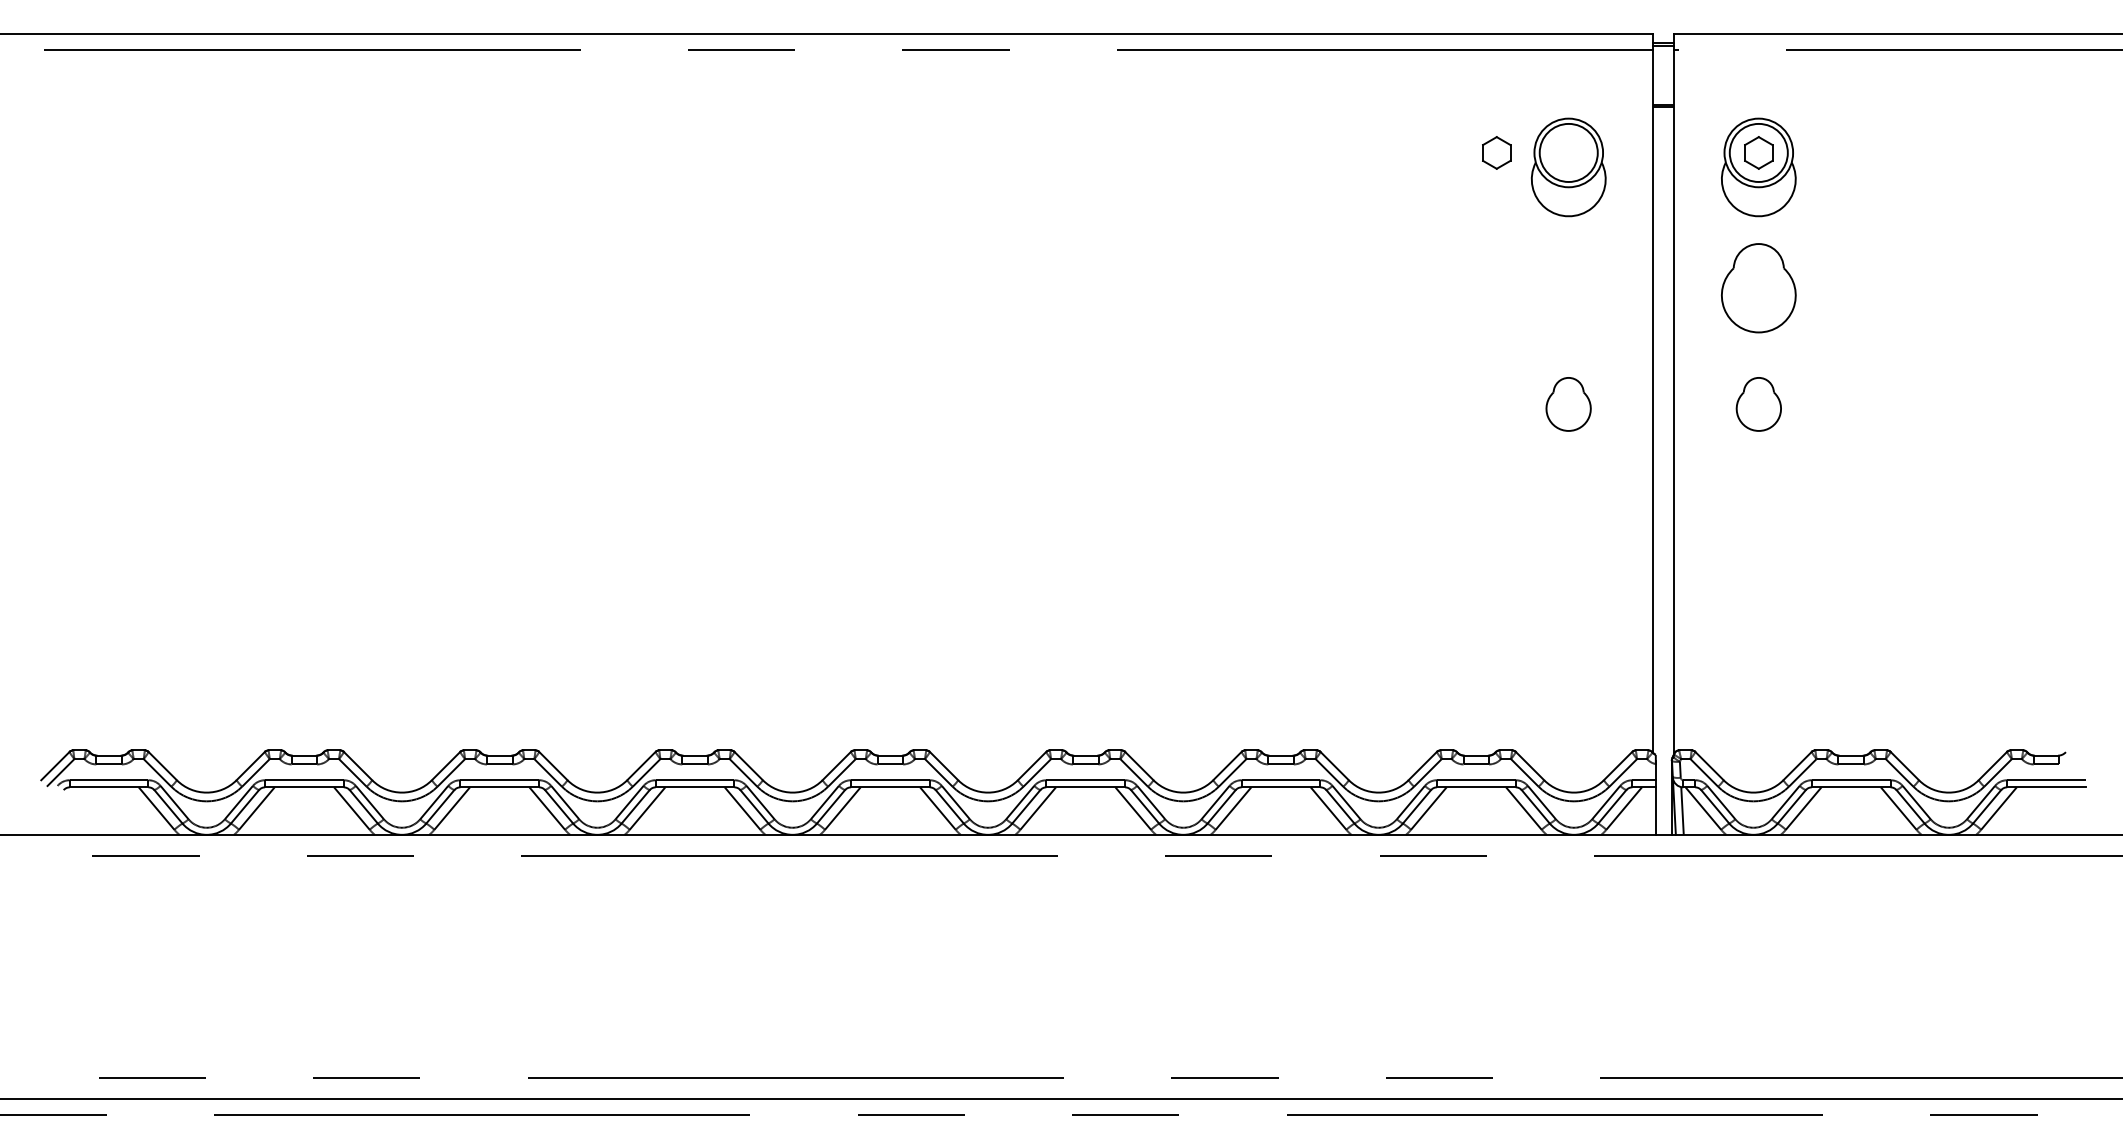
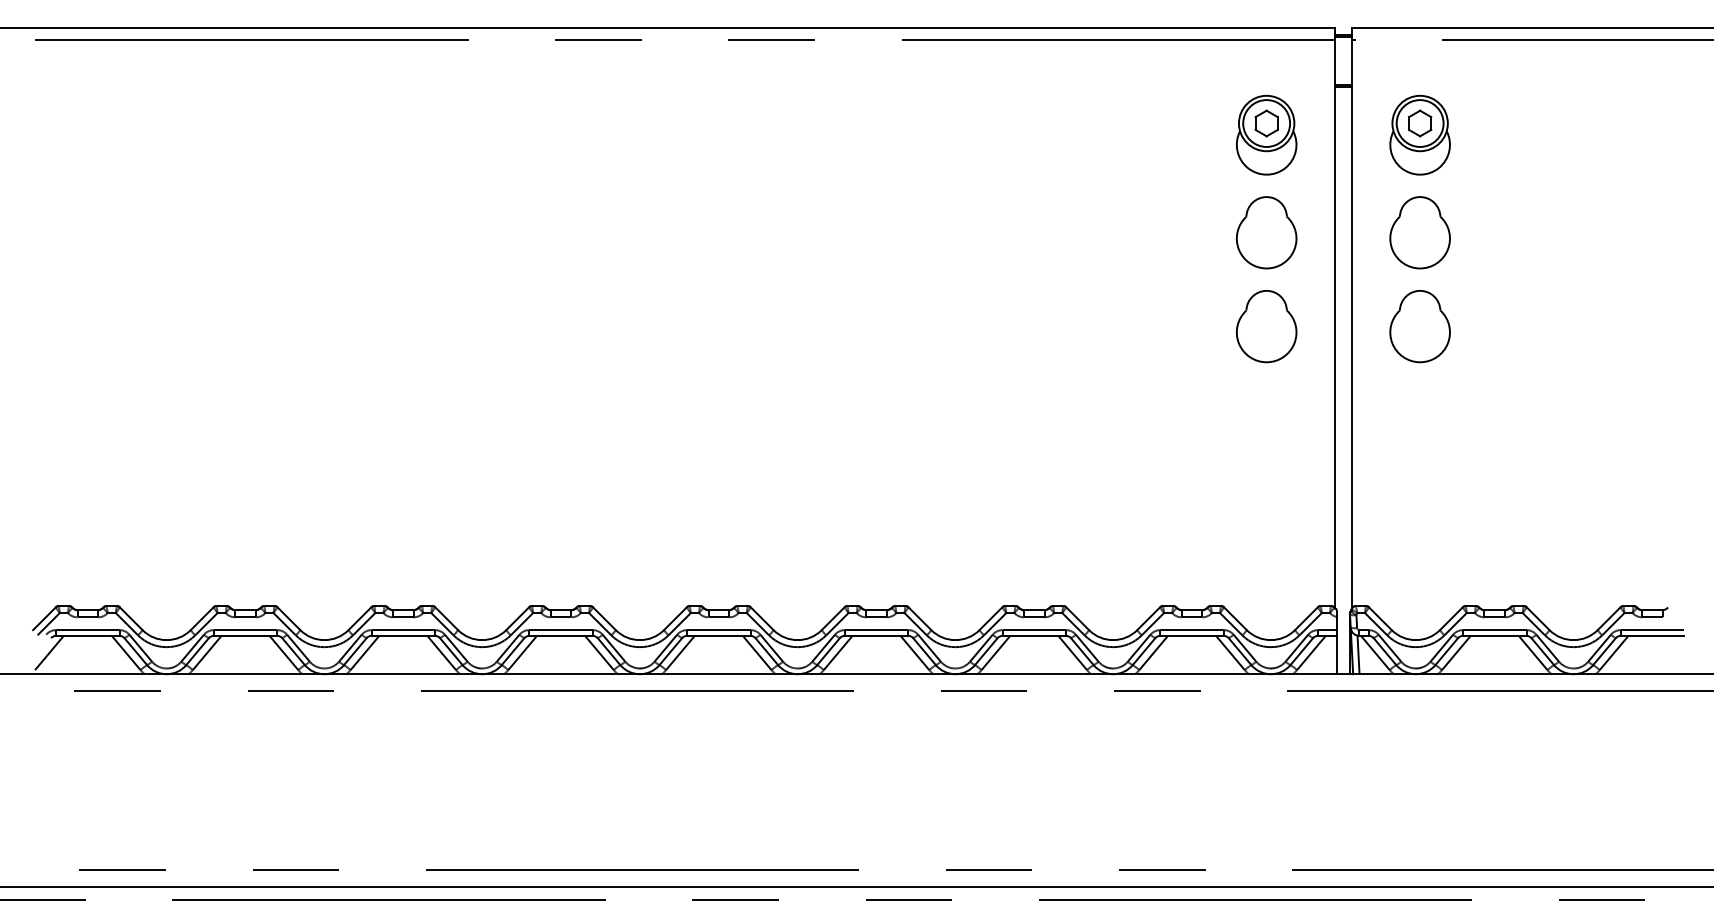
part: (1496, 152) -> (1266, 123), moved
part: (1568, 288) -> (1266, 232), added
part: (1568, 404) -> (1266, 326), size x1.67
part: (1758, 404) -> (1419, 326), size x1.67
line: (61, 808) -> (49, 652), added

